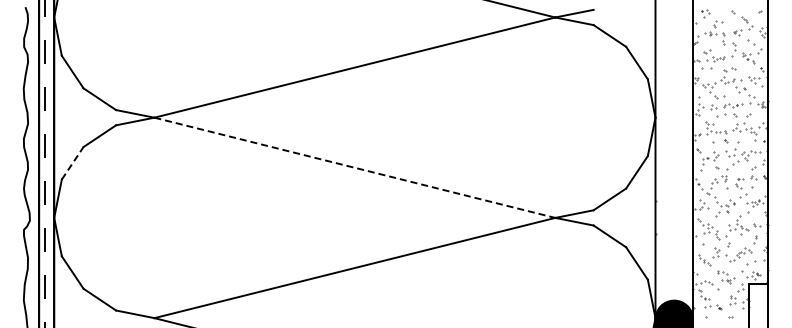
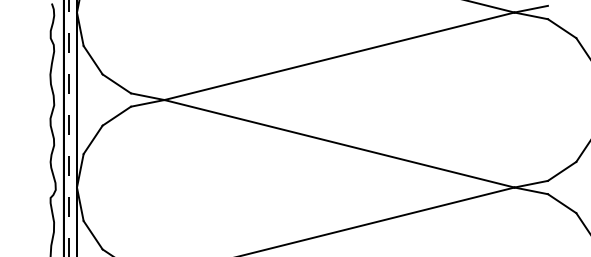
line: (72, 163) -> (92, 140), dashed -> solid
line: (354, 167) -> (339, 143), dashed -> solid

